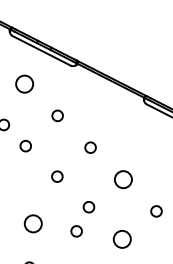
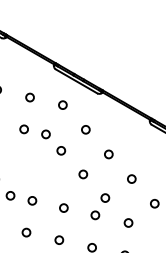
circle: (24, 83) -> (62, 104), size x0.62
circle: (123, 178) -> (131, 178), size x0.62
circle: (32, 222) -> (63, 207), size x0.62
circle: (122, 238) -> (128, 222), size x0.62

